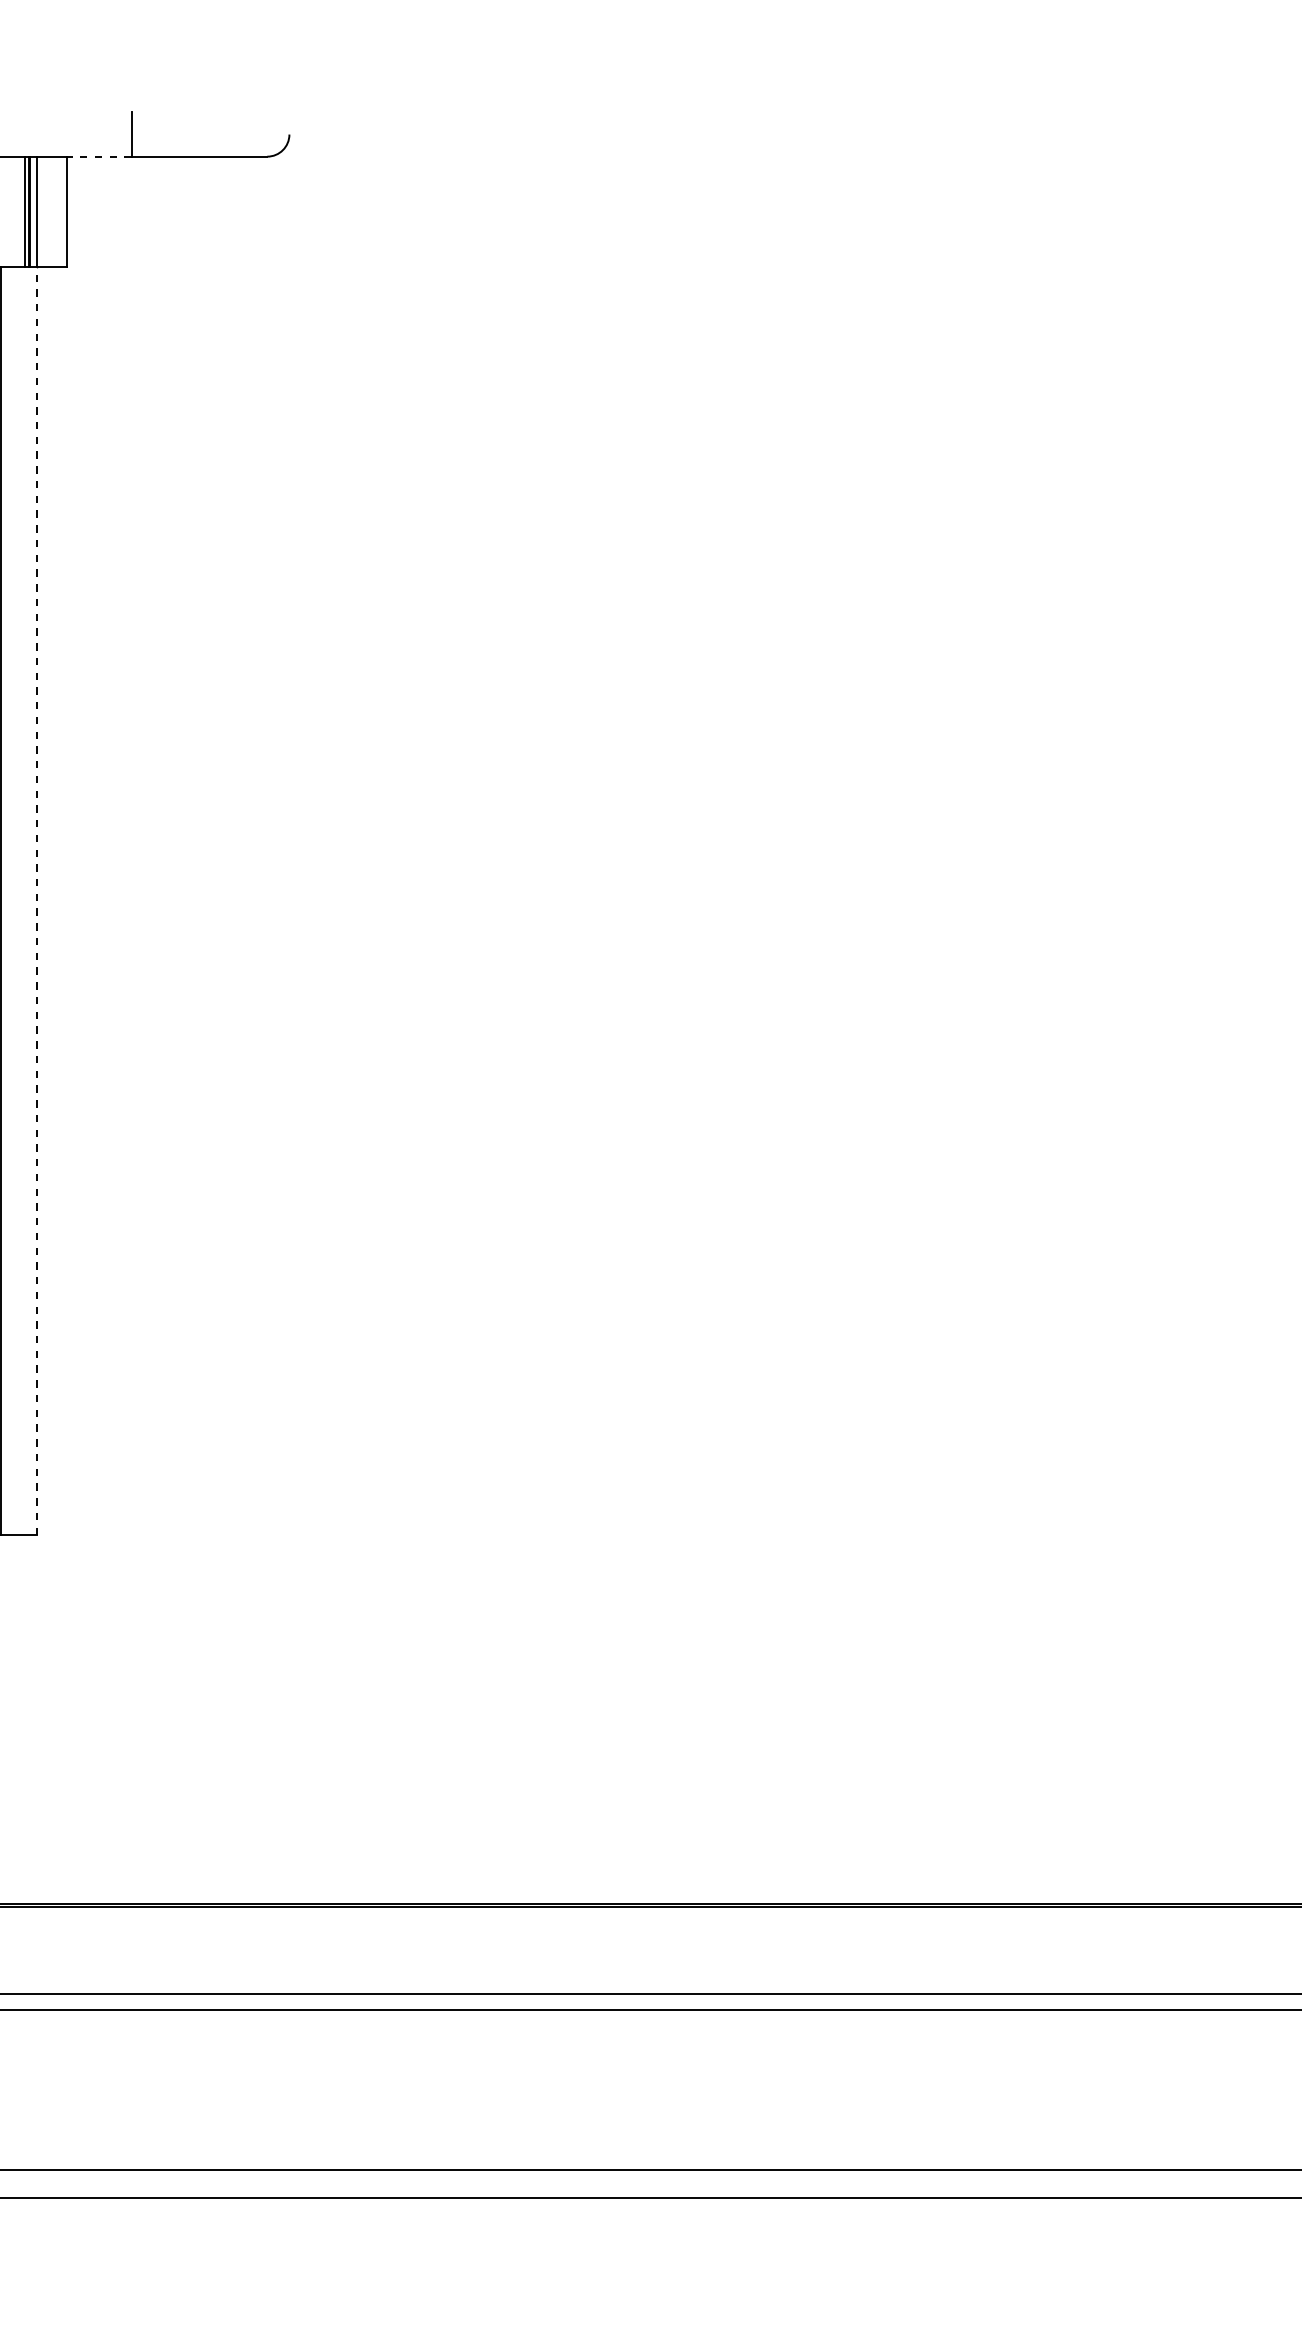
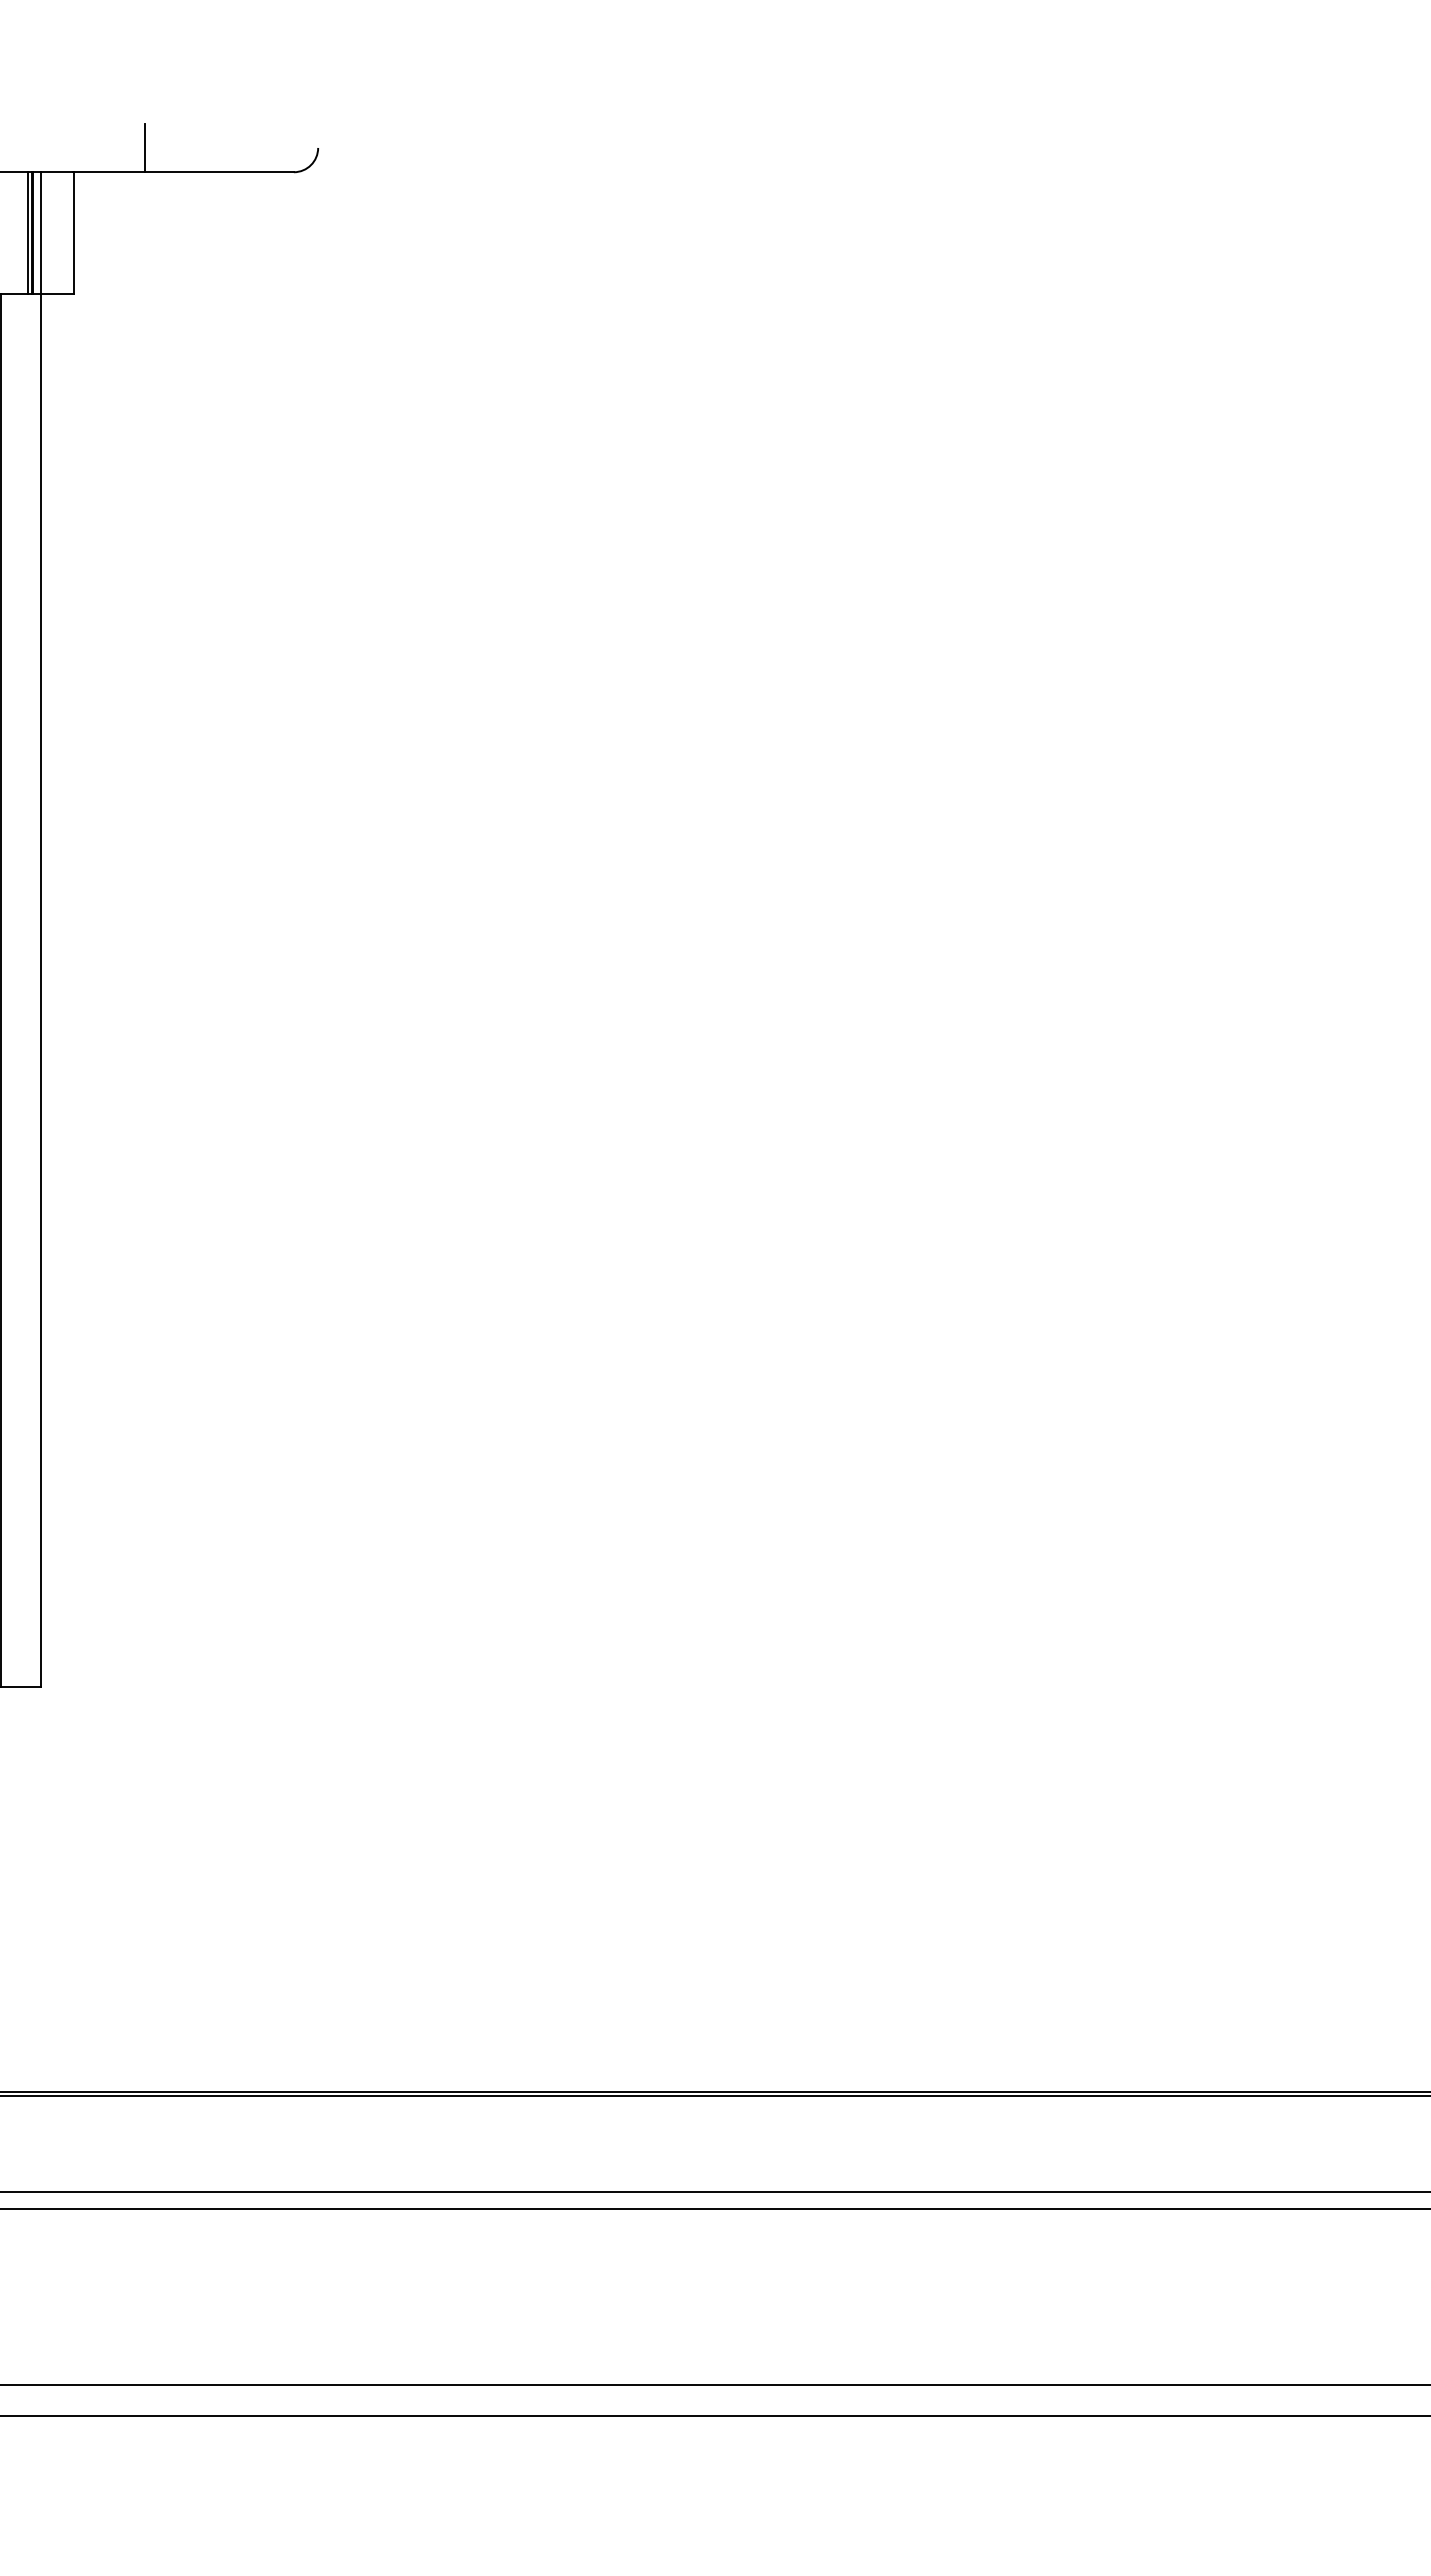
line: (99, 156) -> (109, 172), dashed -> solid
line: (37, 901) -> (41, 990), dashed -> solid

